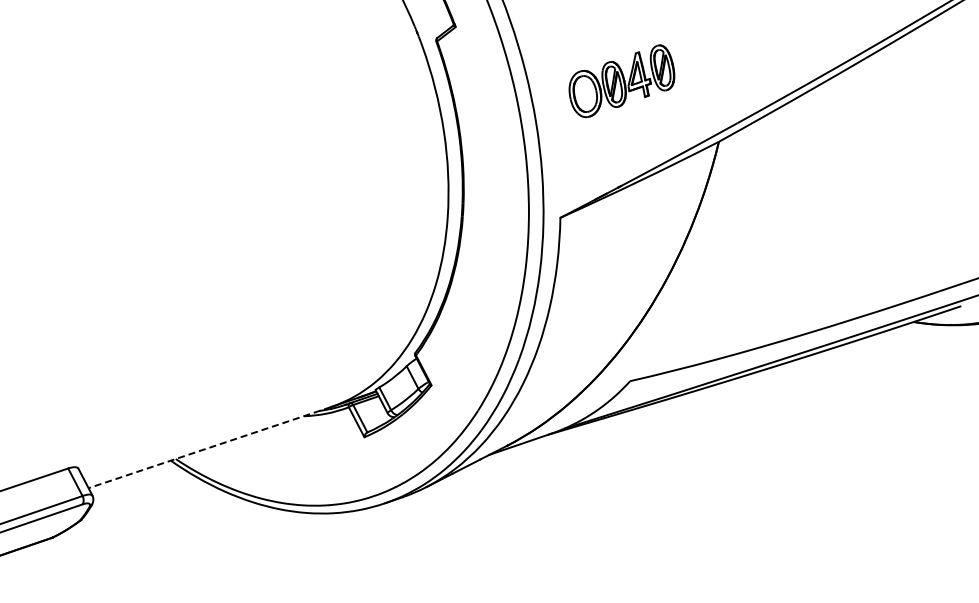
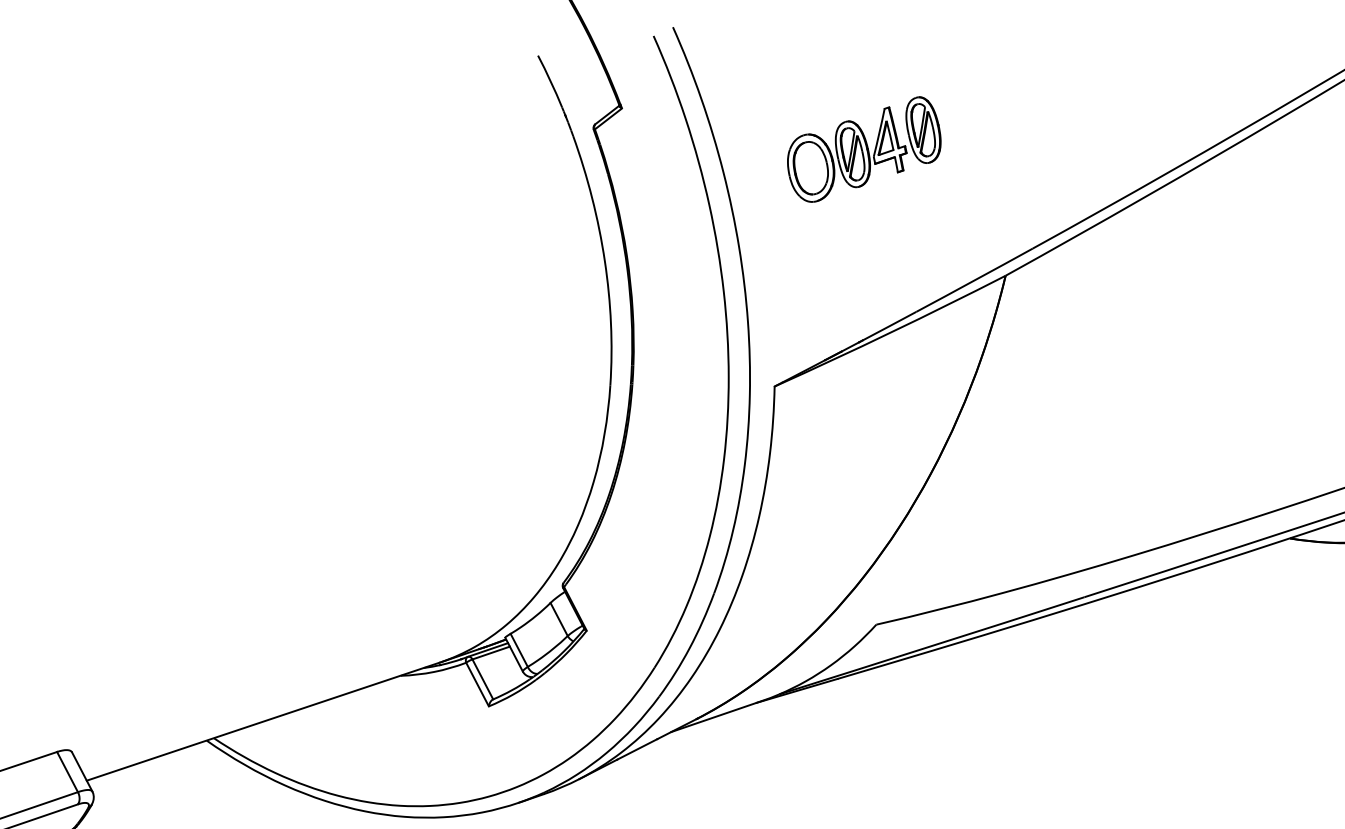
part: (621, 81) -> (863, 149), moved
line: (209, 447) -> (263, 721), dashed -> solid

